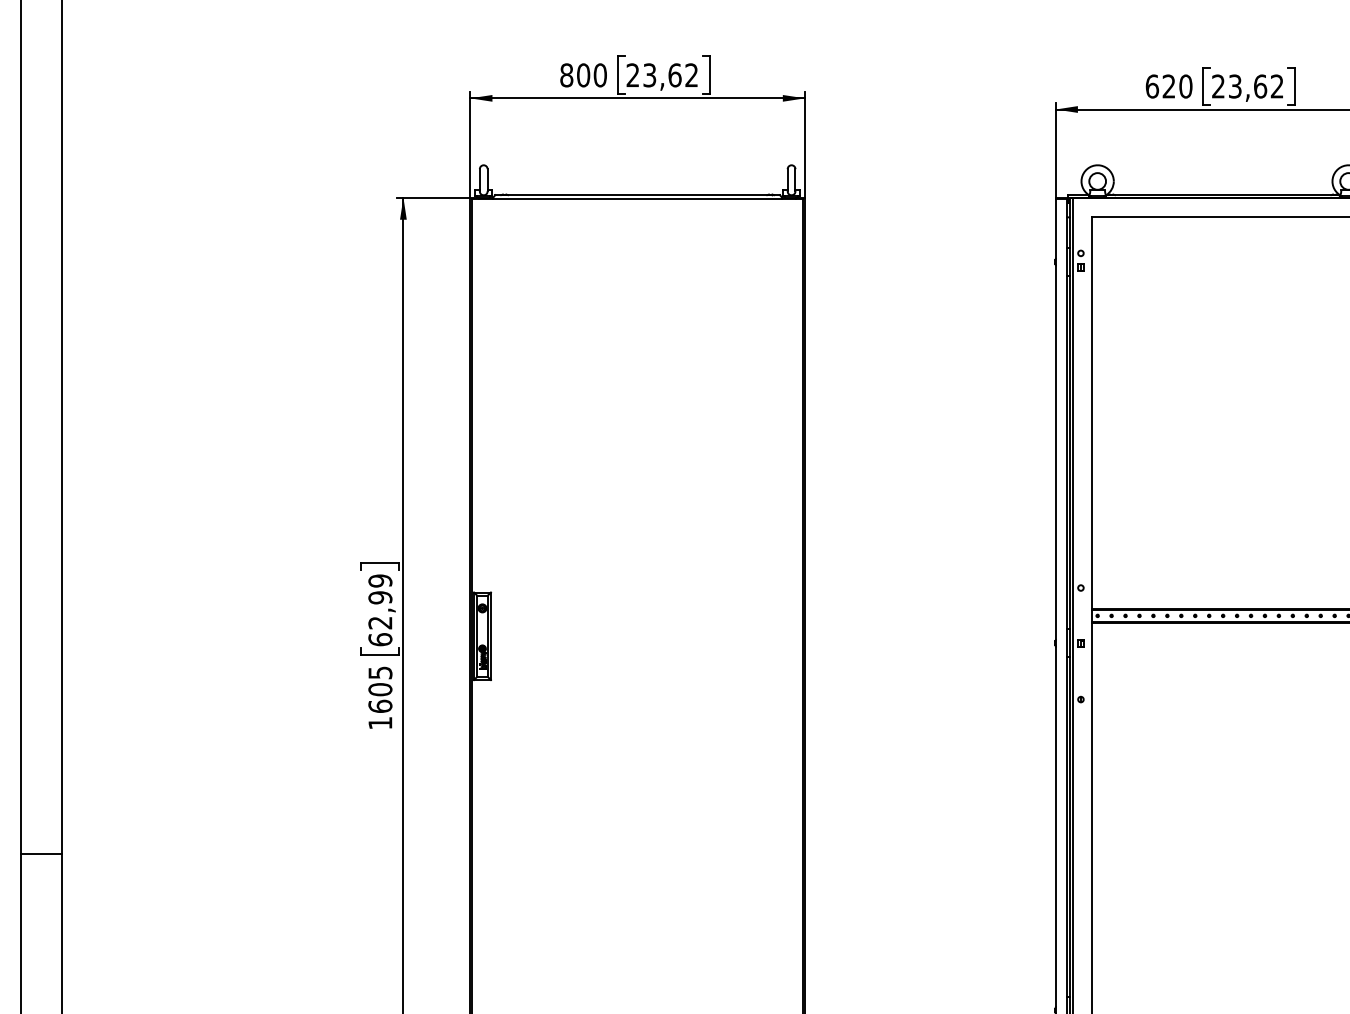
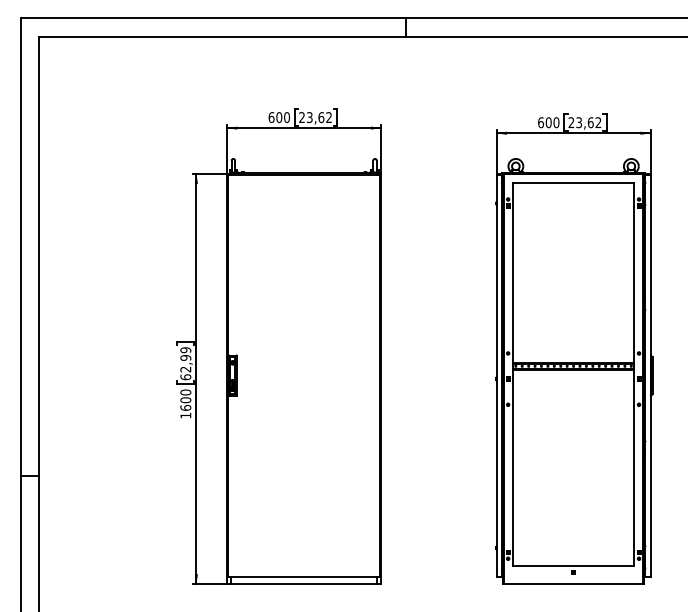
text: (566, 75) -> (271, 117), 800 -> 600
text: (1168, 86) -> (548, 122), 620 -> 600
text: (379, 672) -> (185, 392), 1605 -> 1600

